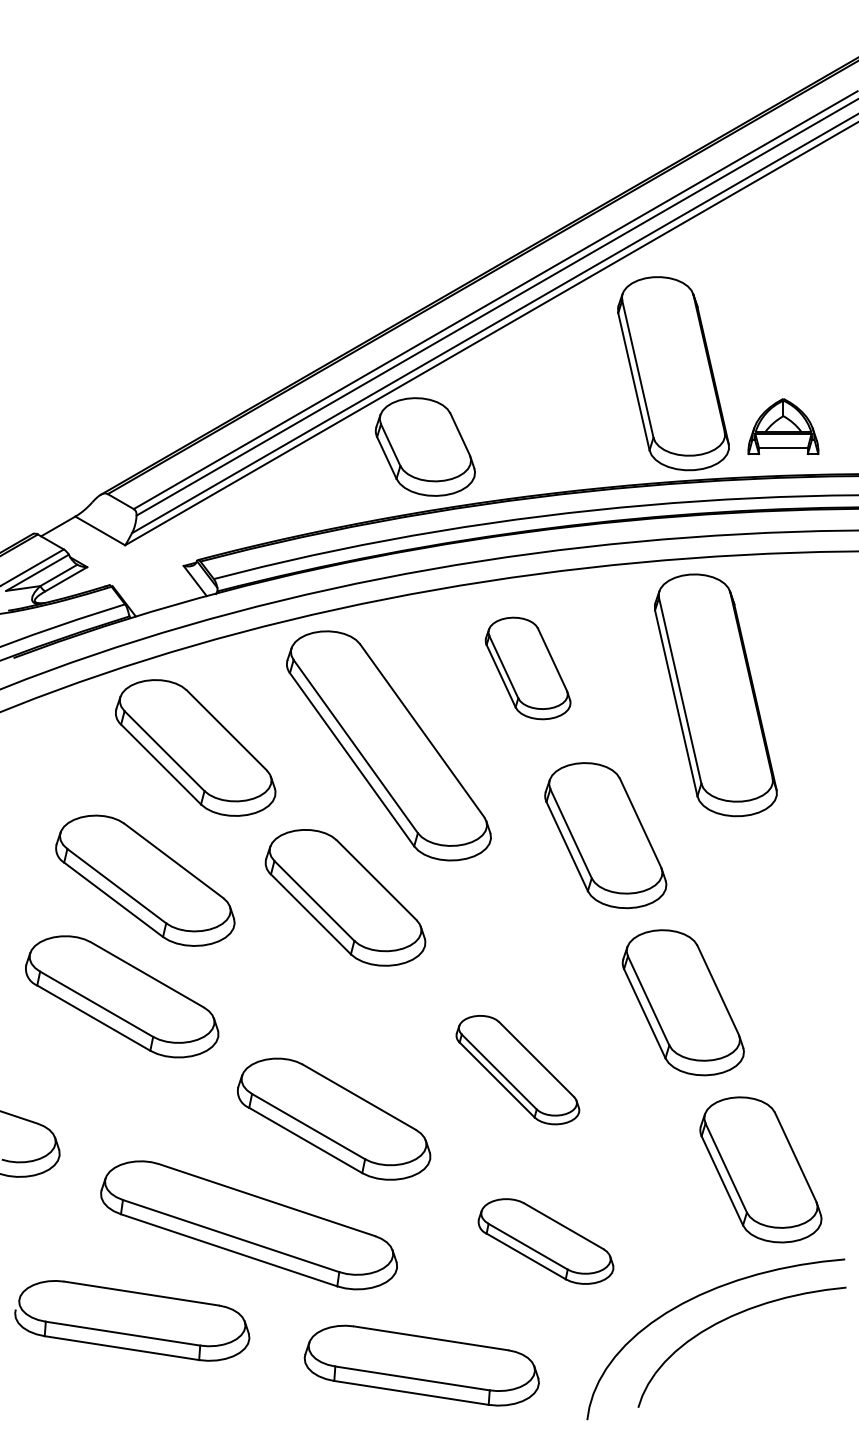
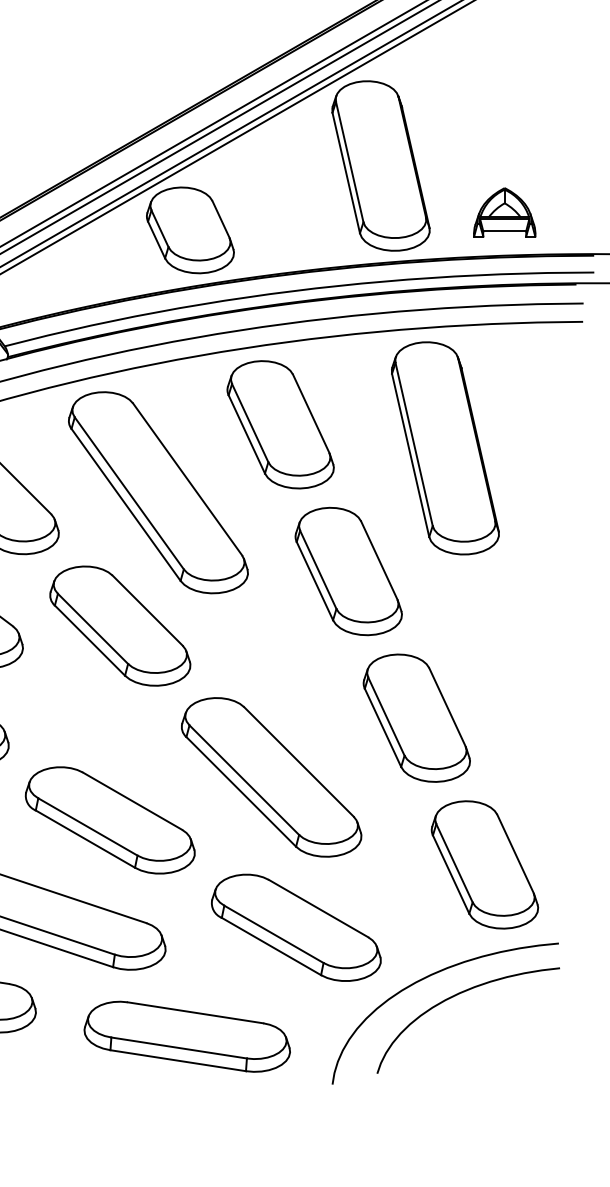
part: (673, 373) -> (381, 165), moved
part: (527, 668) -> (280, 424), size x1.43
part: (517, 1069) -> (271, 776), size x1.67
part: (545, 1241) -> (295, 927), size x1.43

